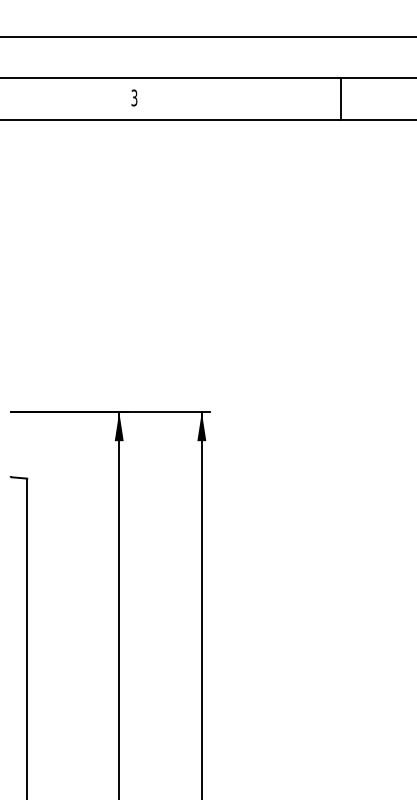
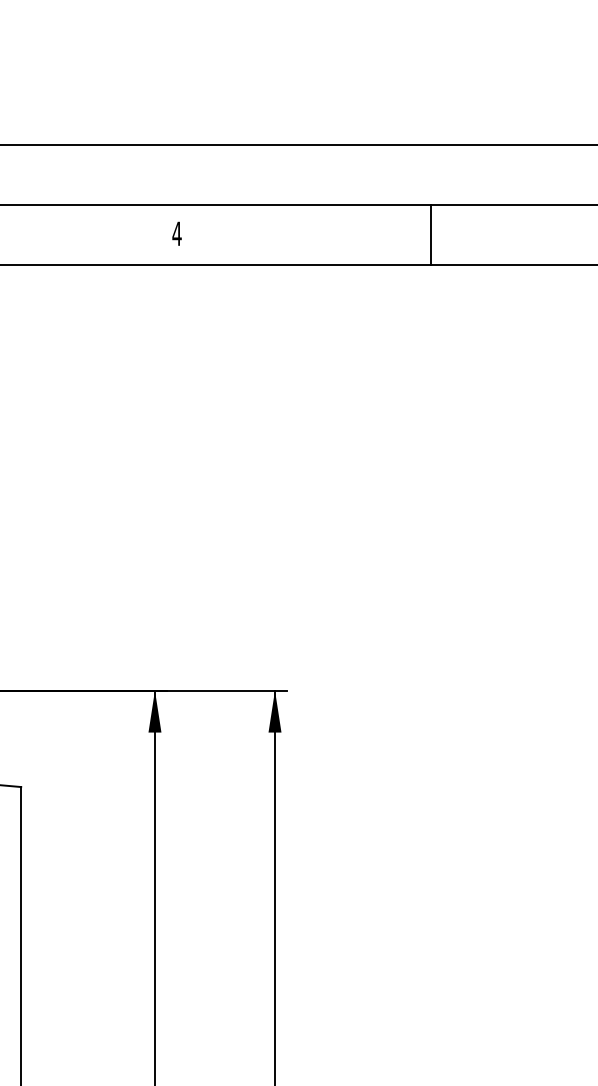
text: (134, 97) -> (177, 233), 3 -> 4
line: (340, 98) -> (430, 234), moved

